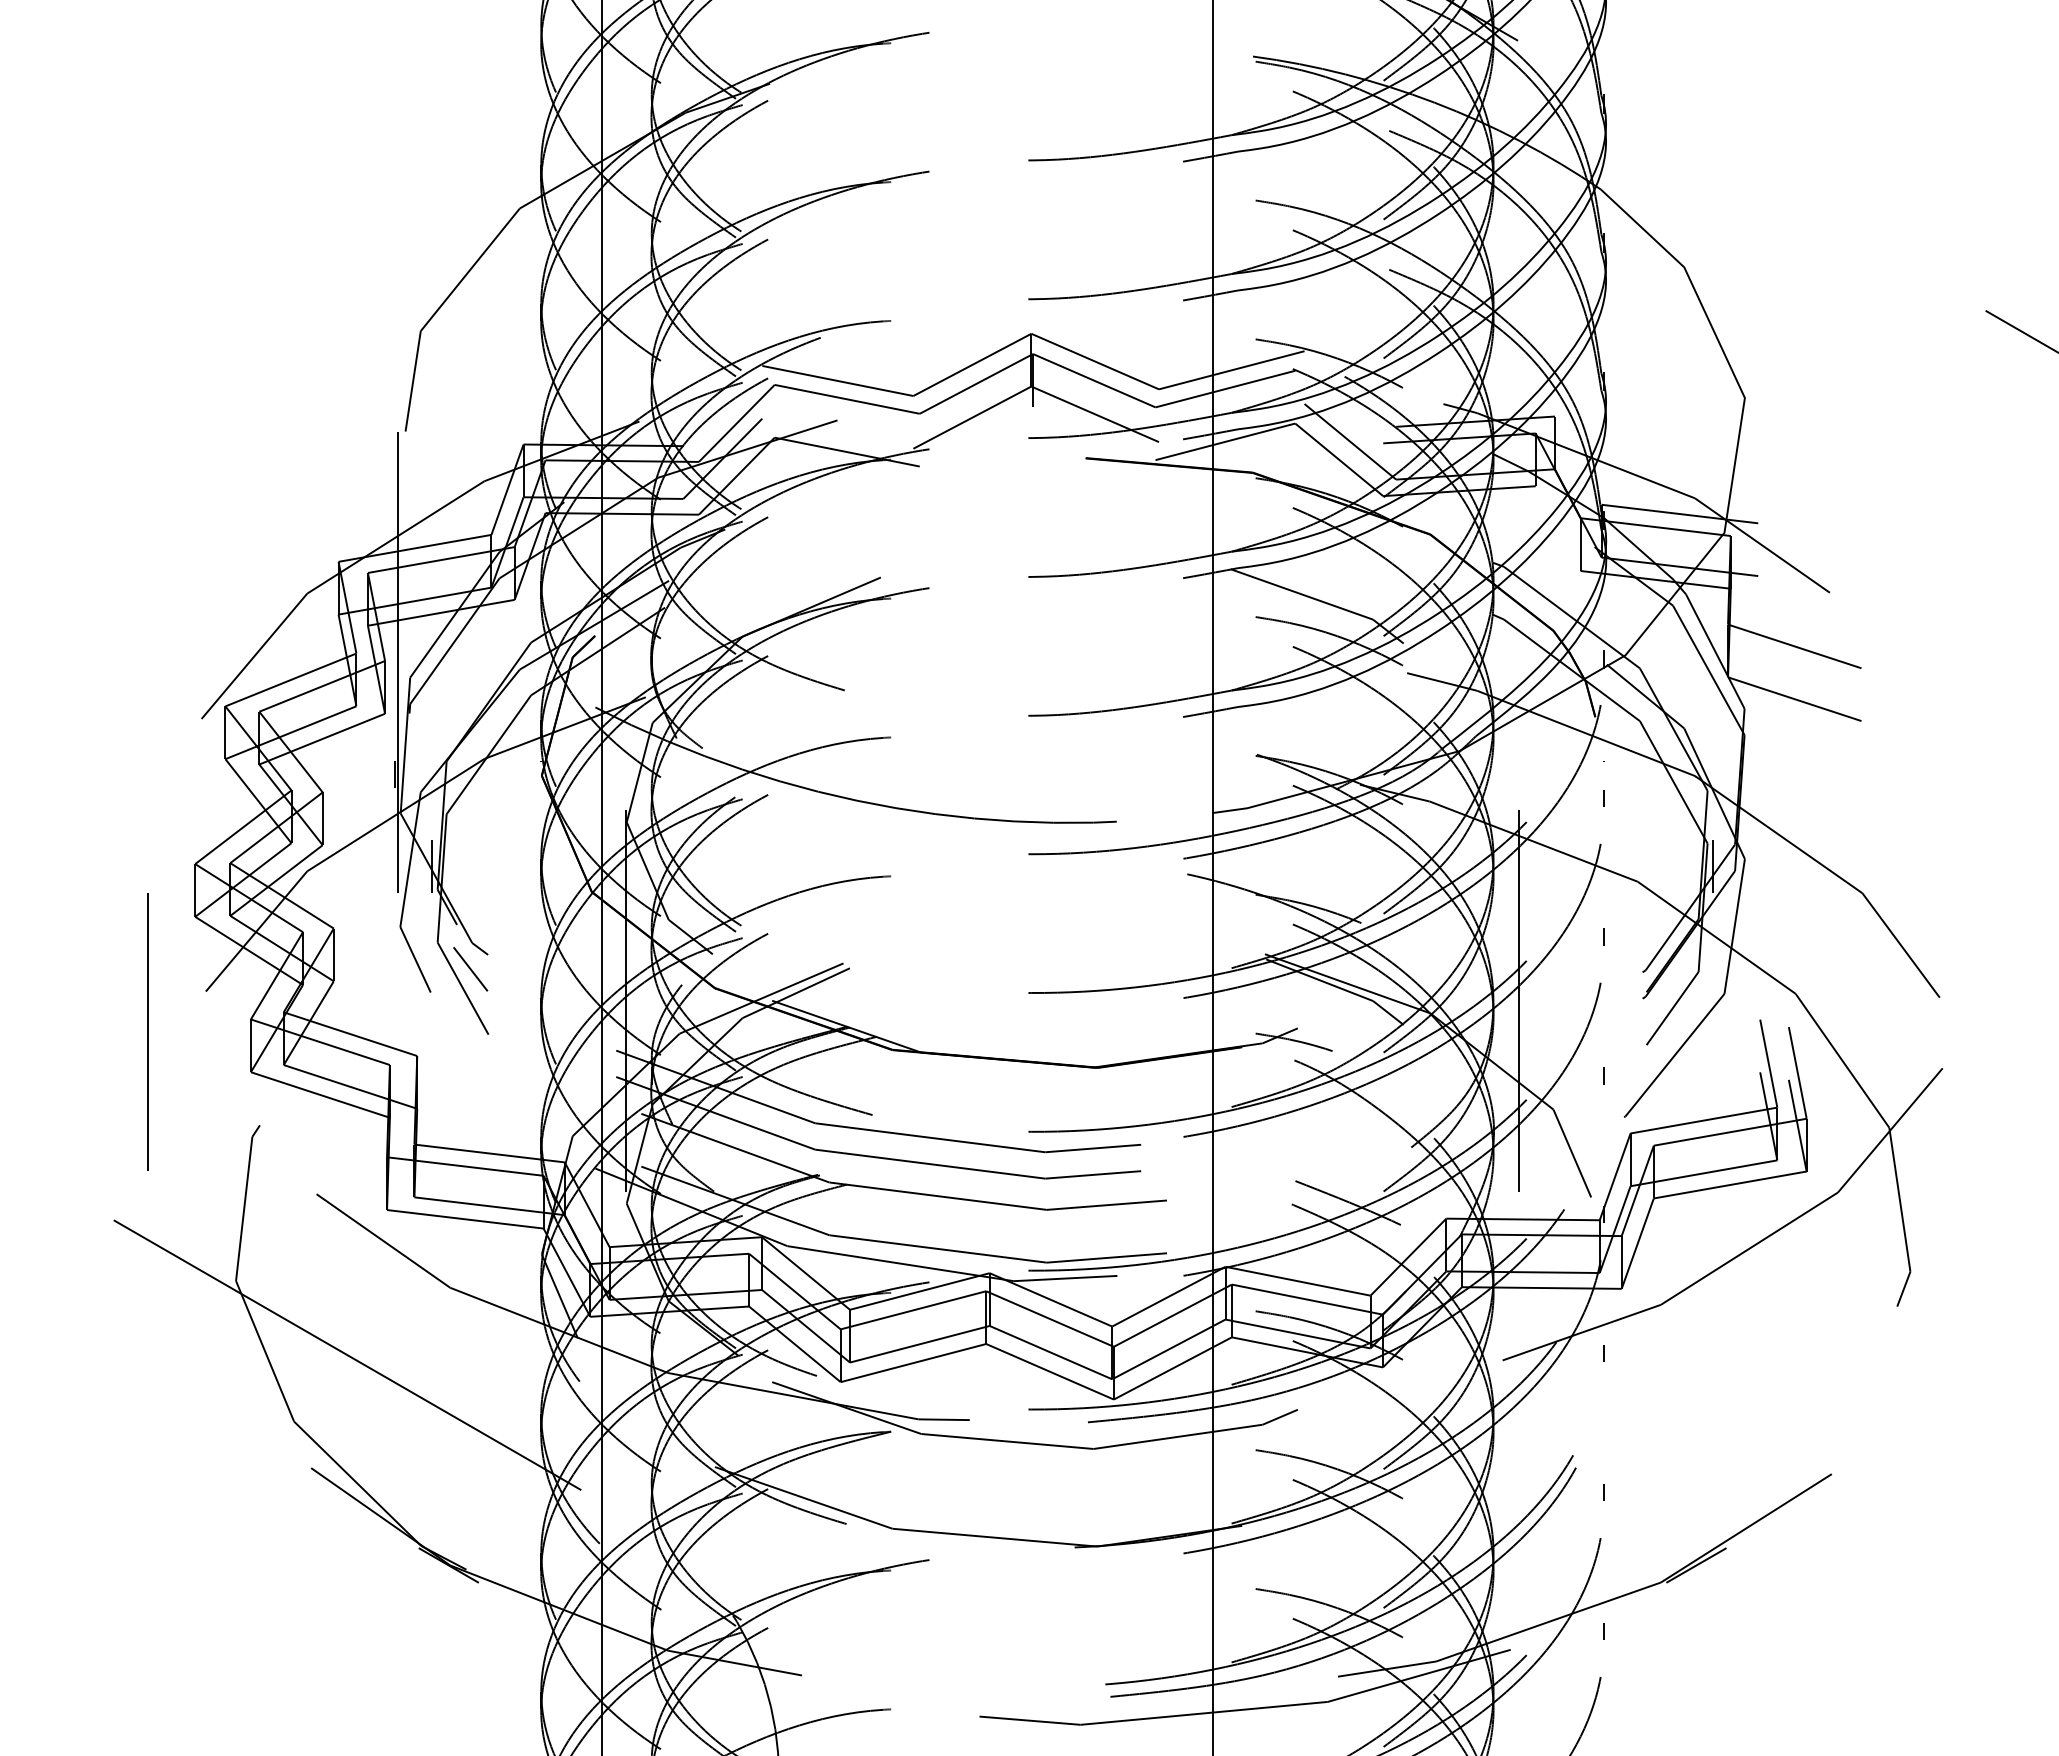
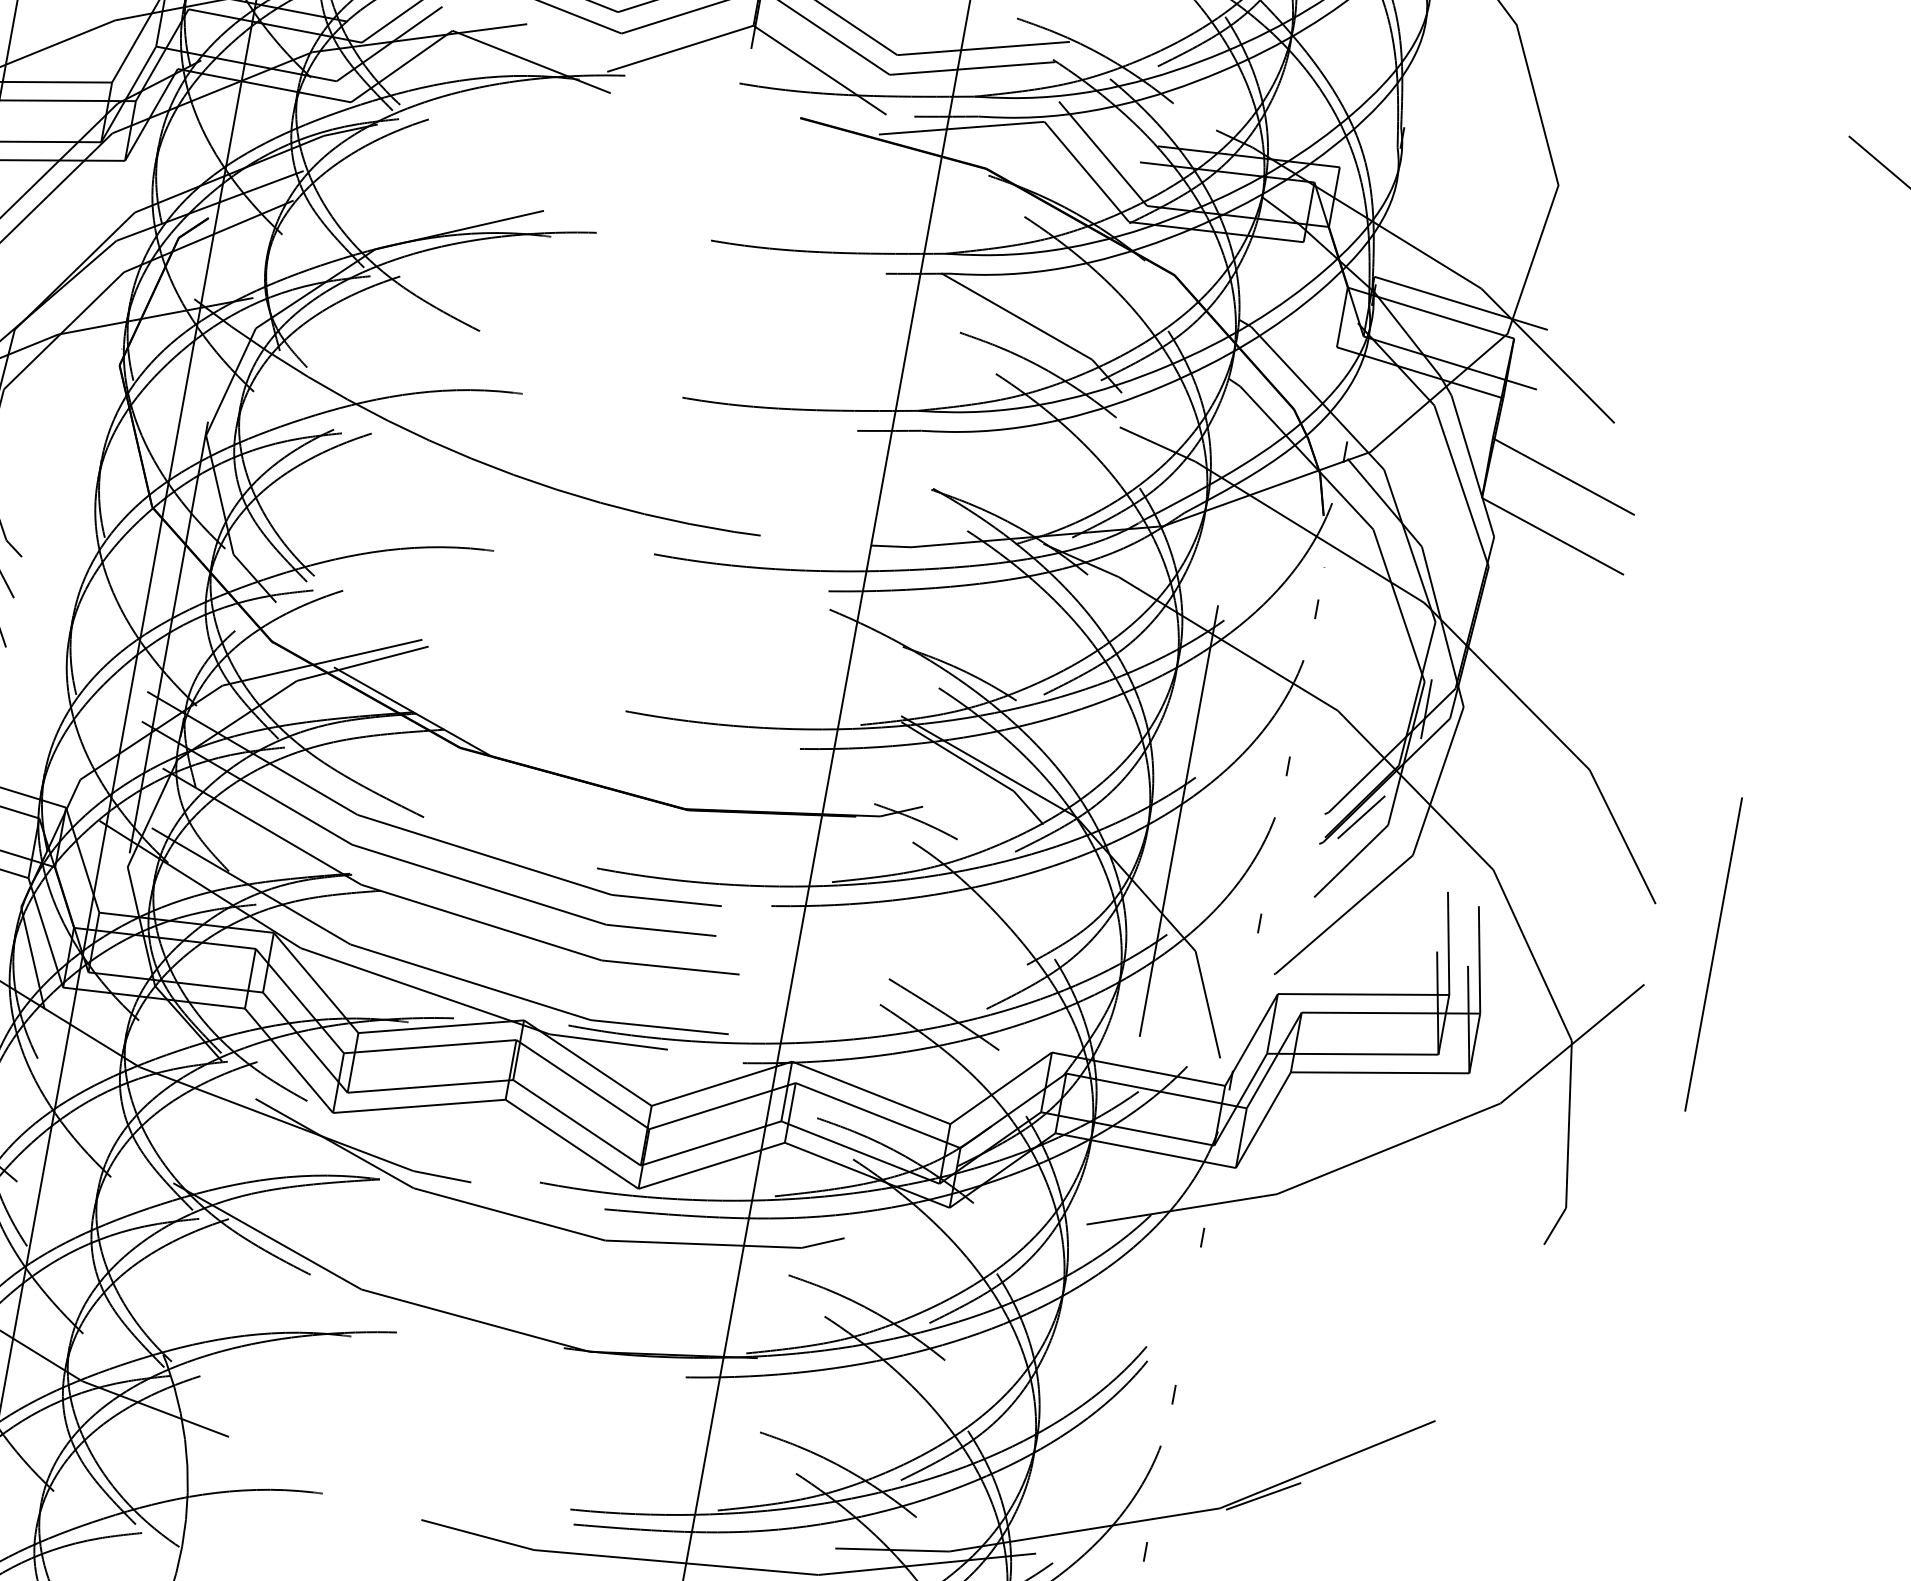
line: (1674, 969) -> (1361, 817), added
line: (1997, 1031) -> (1714, 954), added

